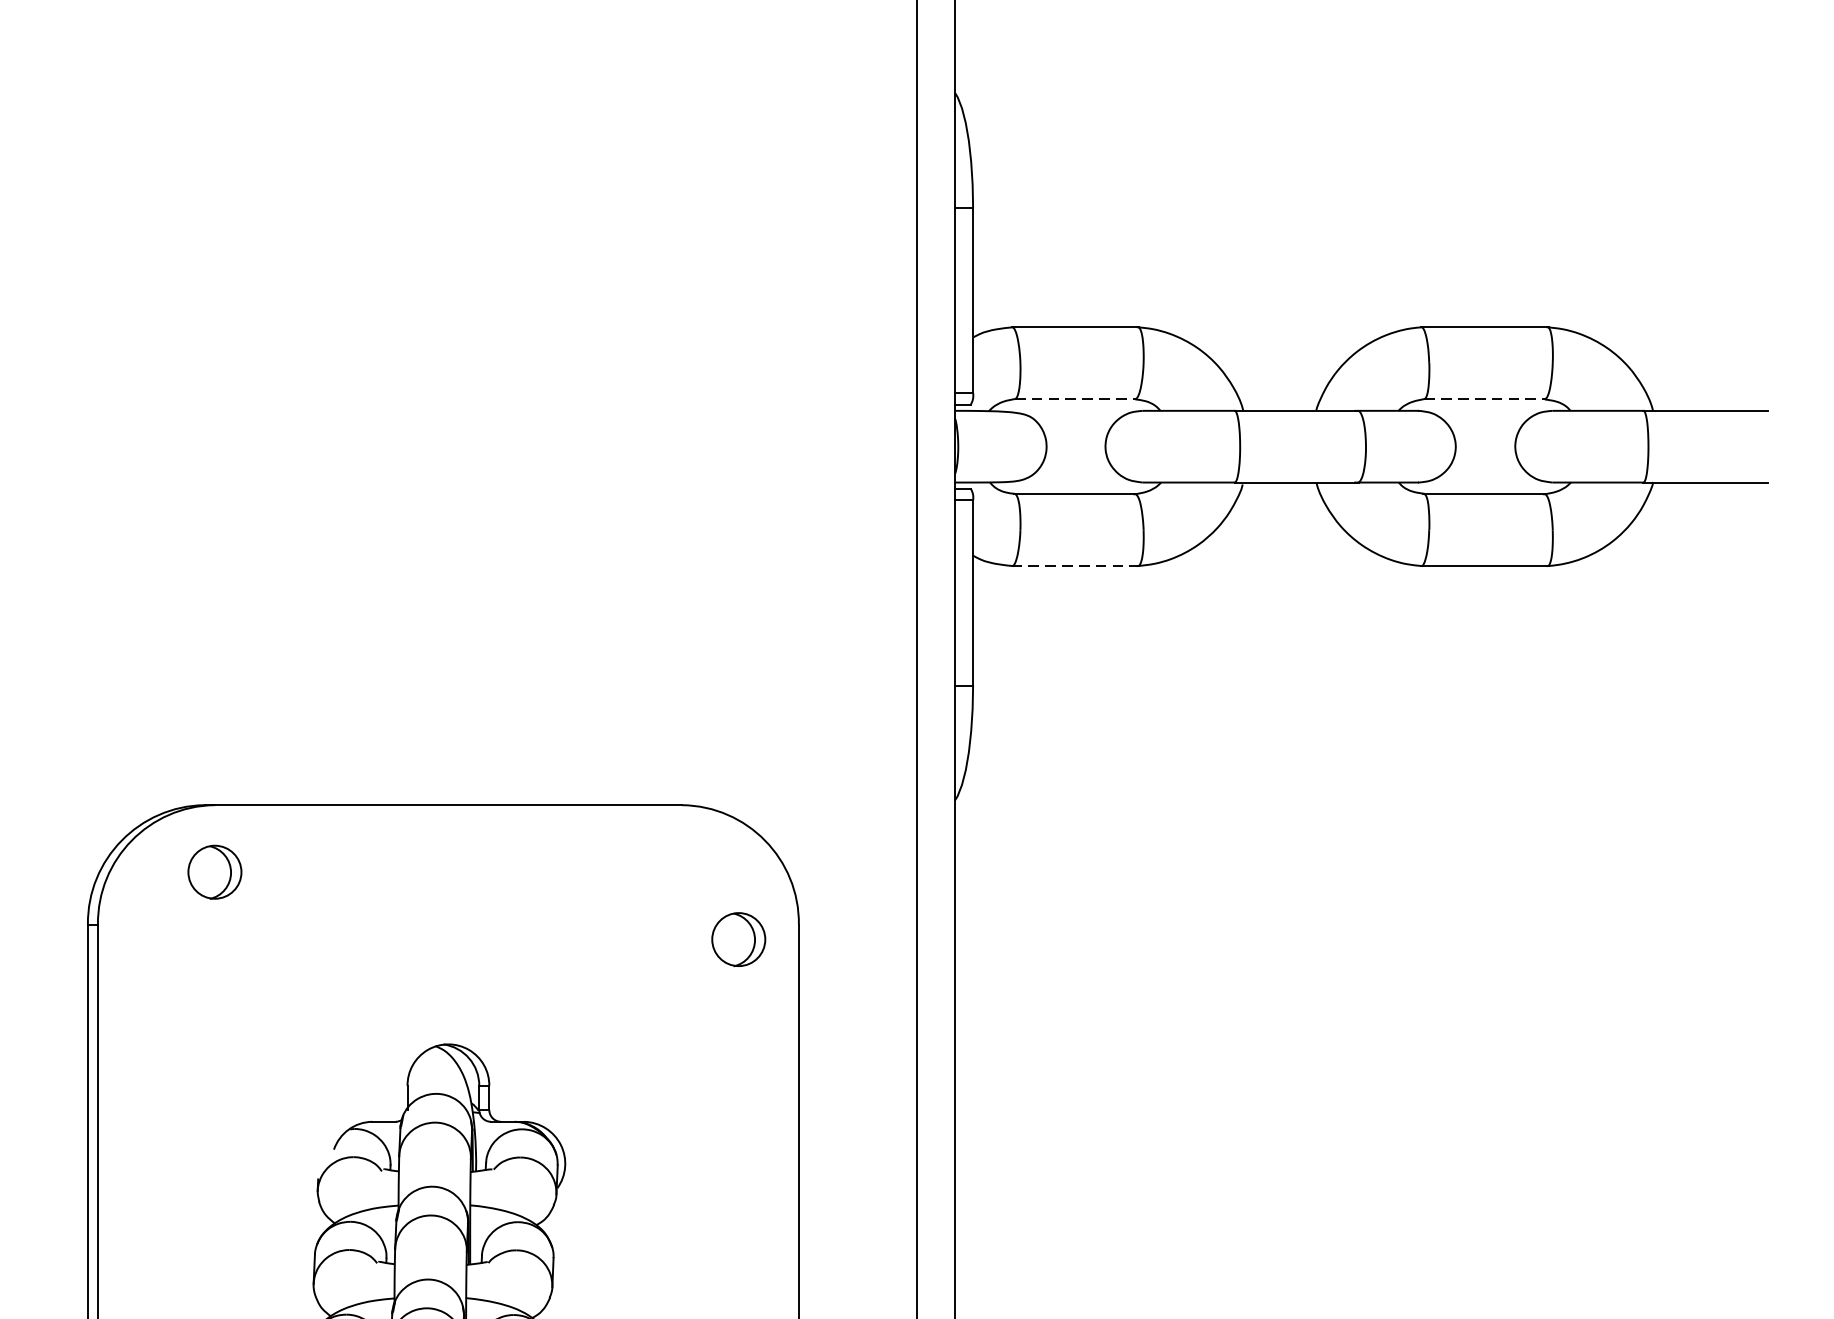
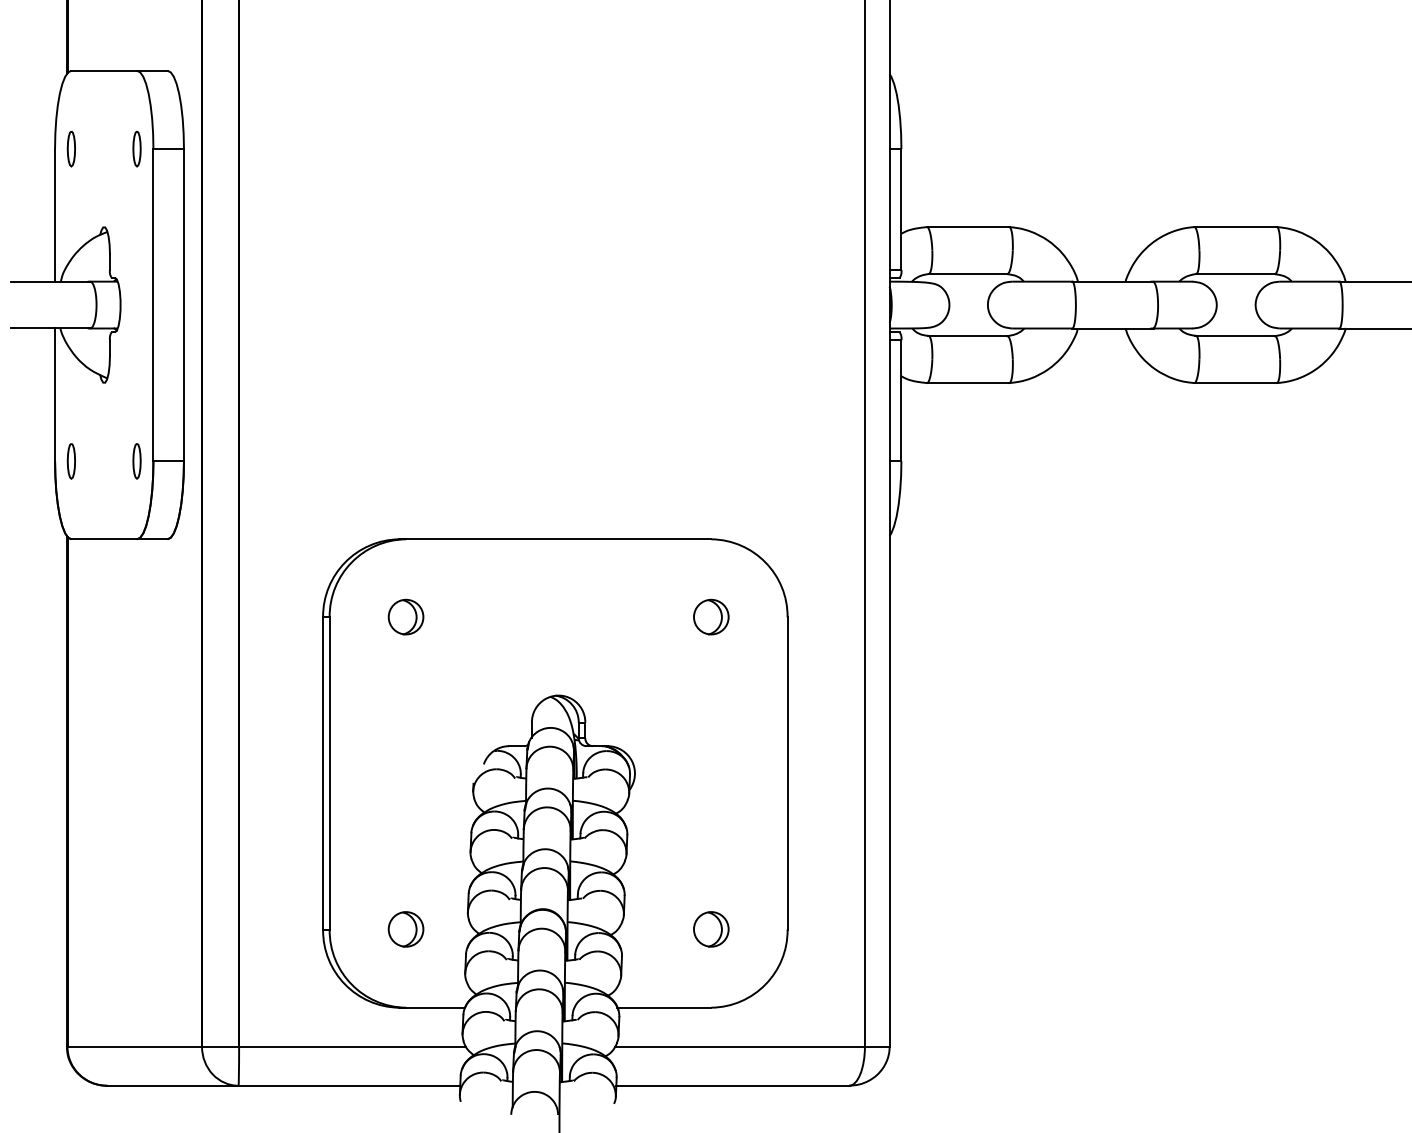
line: (1075, 398) -> (968, 273), dashed -> solid
line: (1485, 398) -> (1236, 273), dashed -> solid
line: (1075, 566) -> (968, 383), dashed -> solid
part: (214, 871) -> (405, 616), moved
part: (739, 938) -> (711, 616), moved

